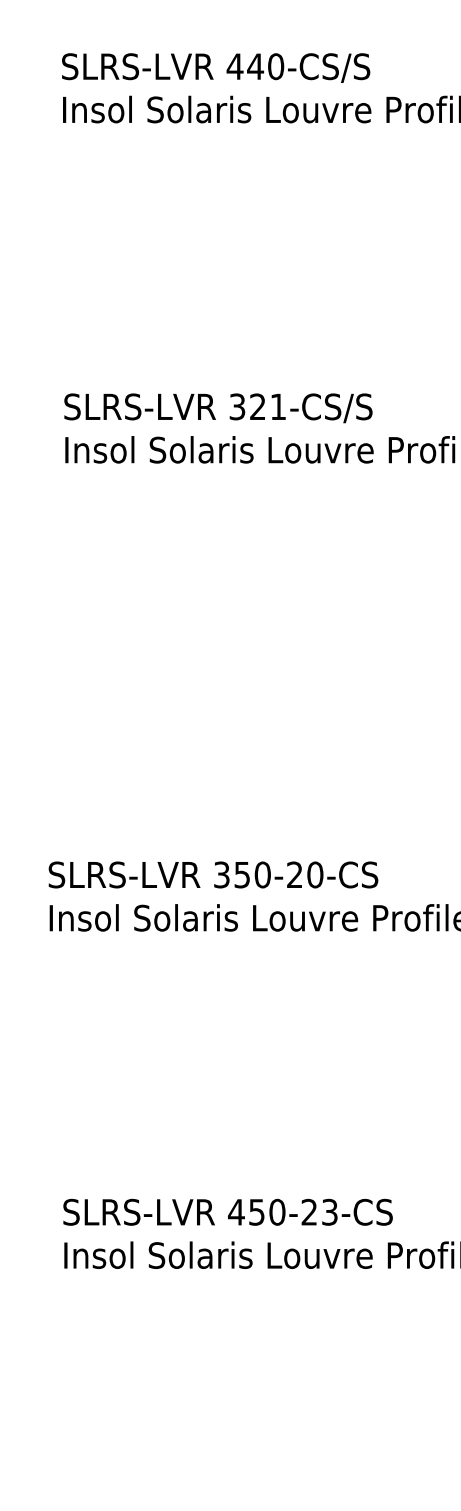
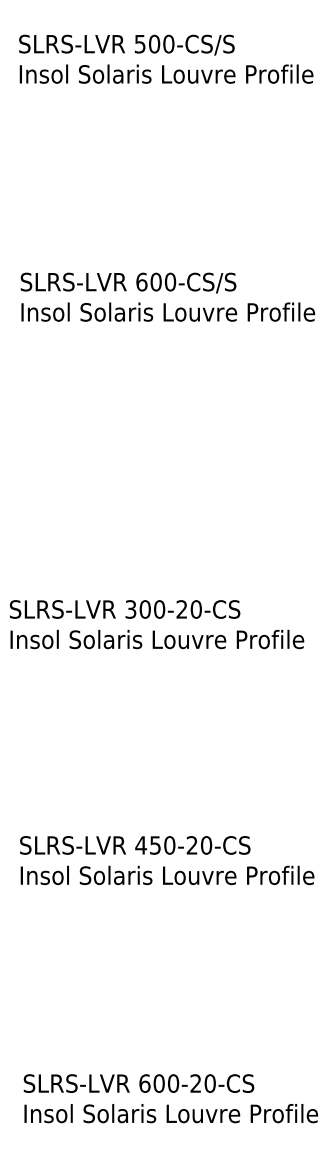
text: (245, 65) -> (147, 43), 440-CS/S -> 500-CS/S
text: (258, 406) -> (156, 281), 321-CS/S -> 600-CS/S
text: (241, 874) -> (144, 609), 350-20-CS -> 300-20-CS
text: (329, 1212) -> (206, 845), 450-23-CS -> 450-20-CS

